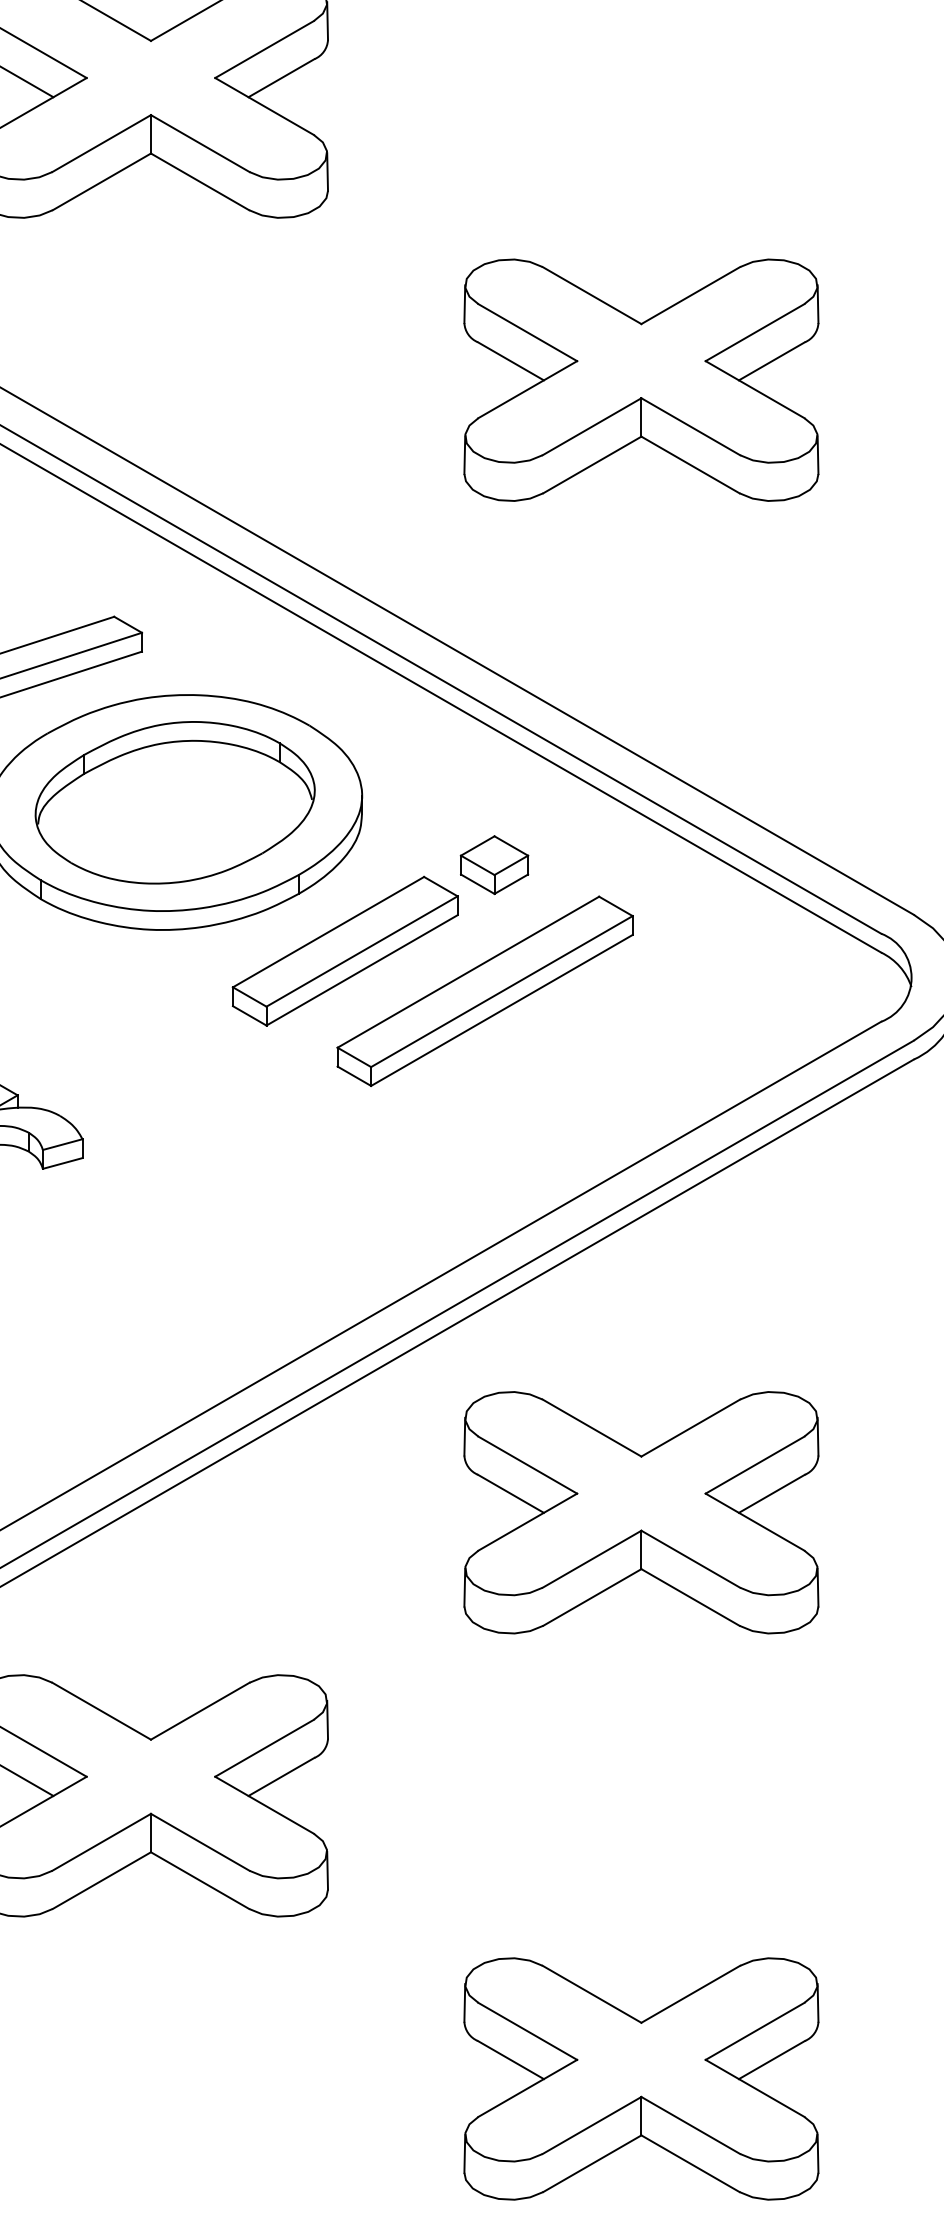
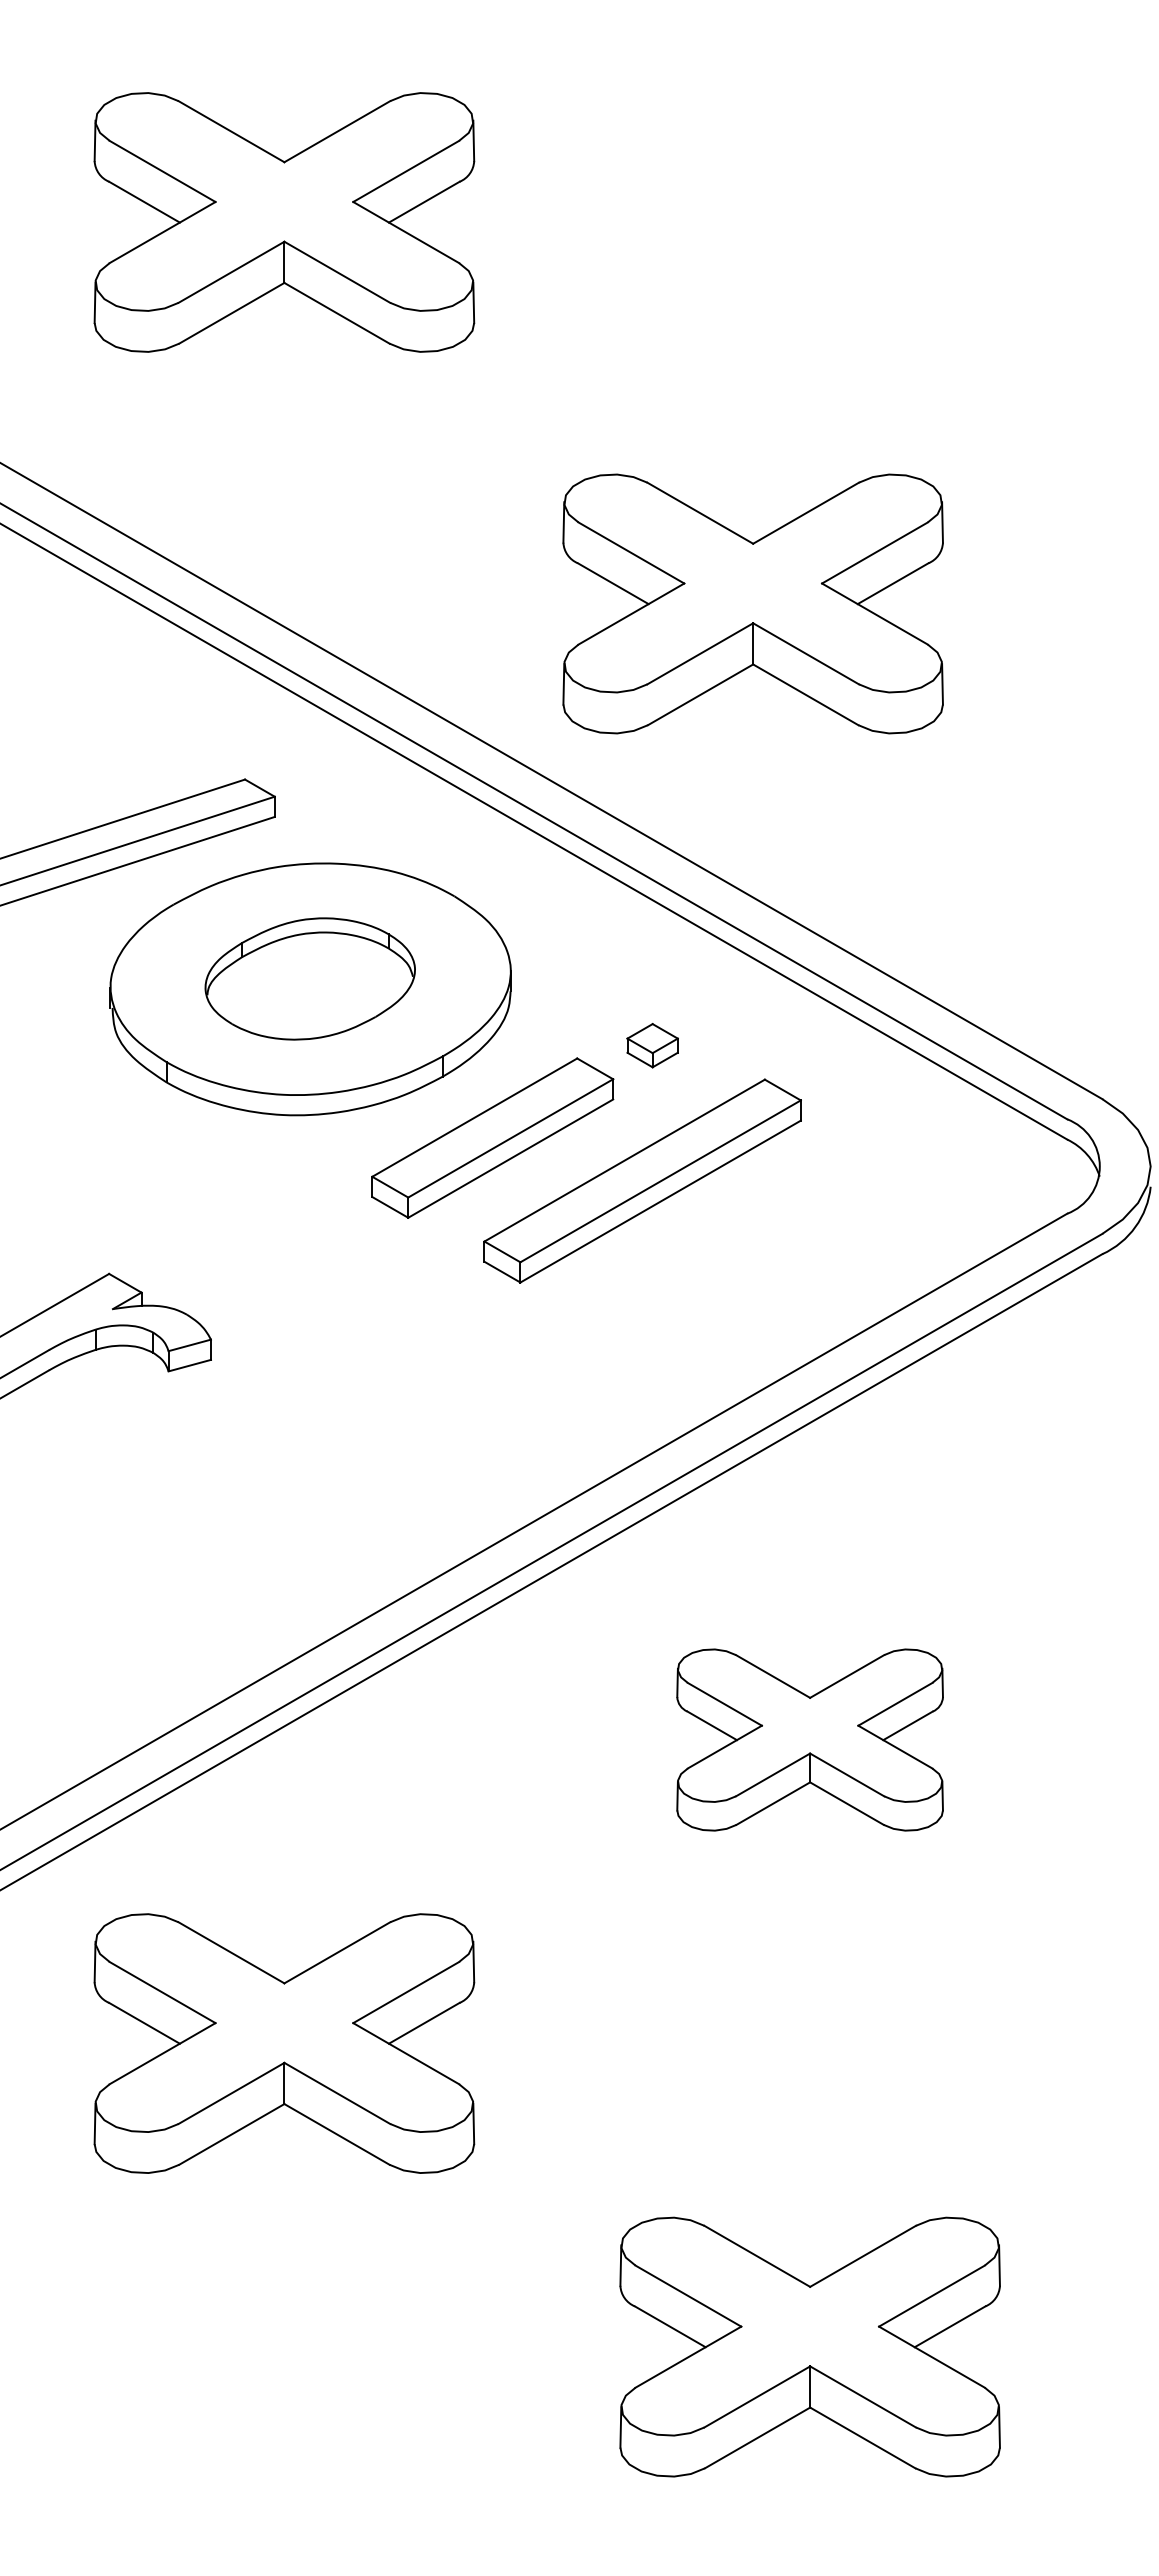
part: (640, 379) -> (752, 603), moved
part: (174, 802) -> (309, 978), size x0.7
part: (494, 864) -> (652, 1045), size x0.7
part: (640, 1512) -> (809, 1739), size x0.7

